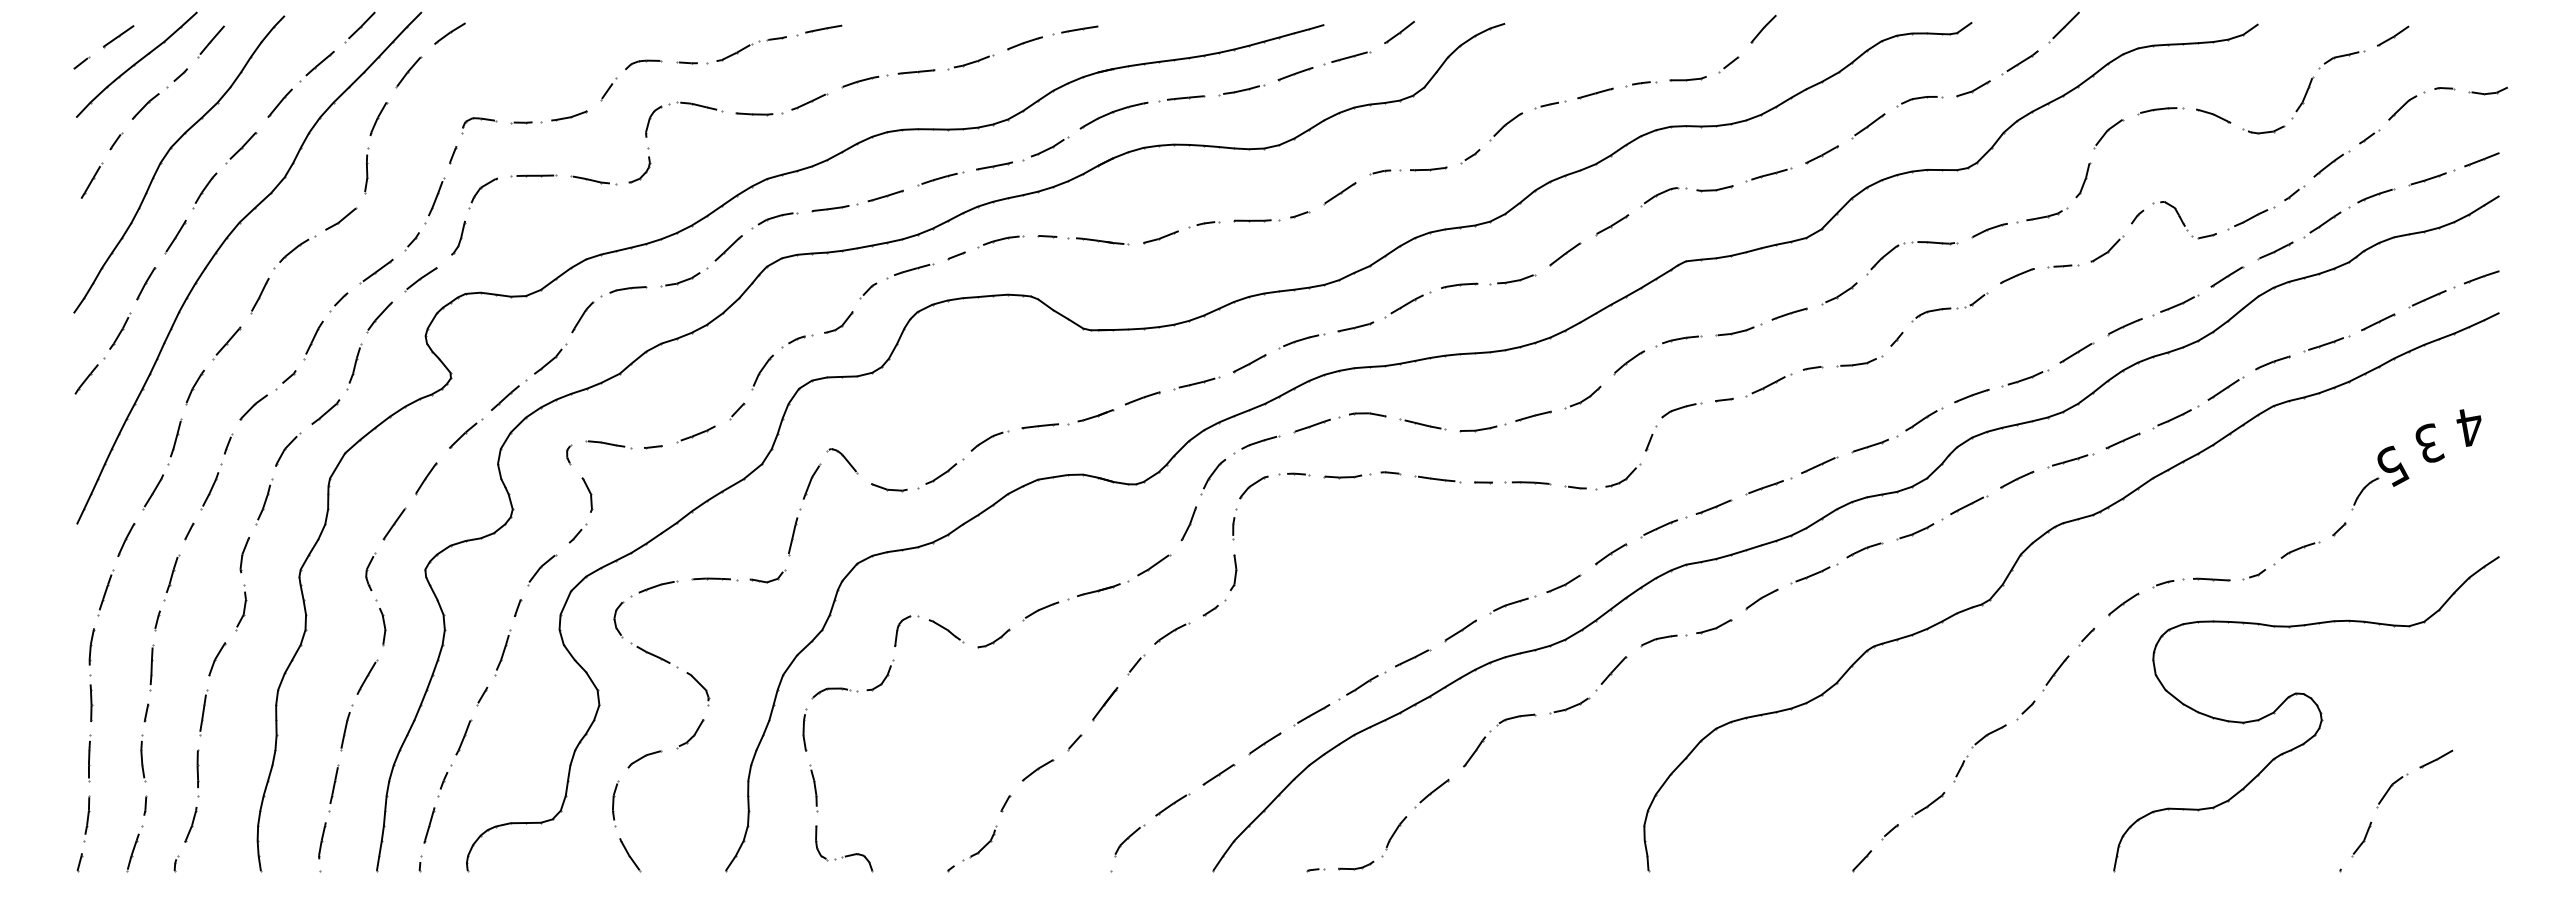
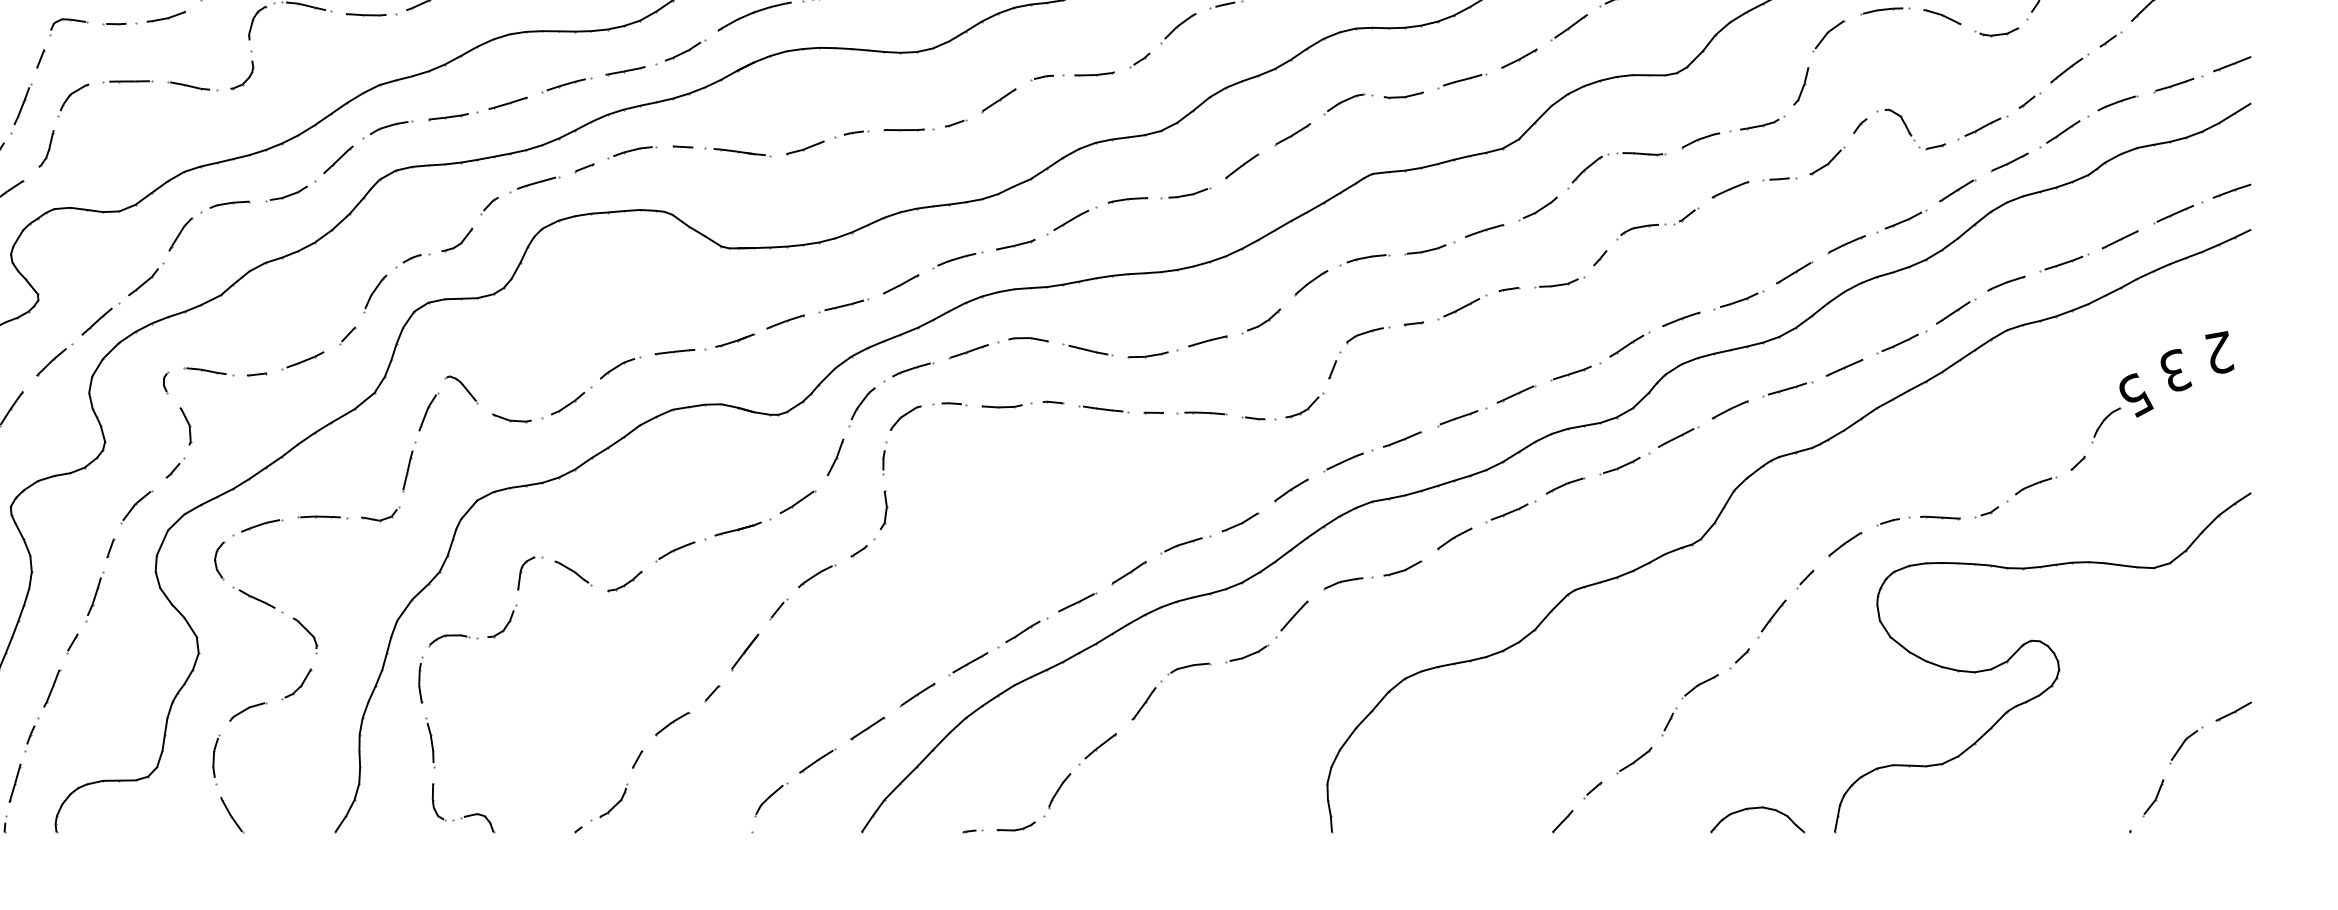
text: (2469, 426) -> (2218, 352), 4 -> 2
part: (2381, 802) -> (2174, 758), moved
part: (2042, 849) -> (1757, 809), added

